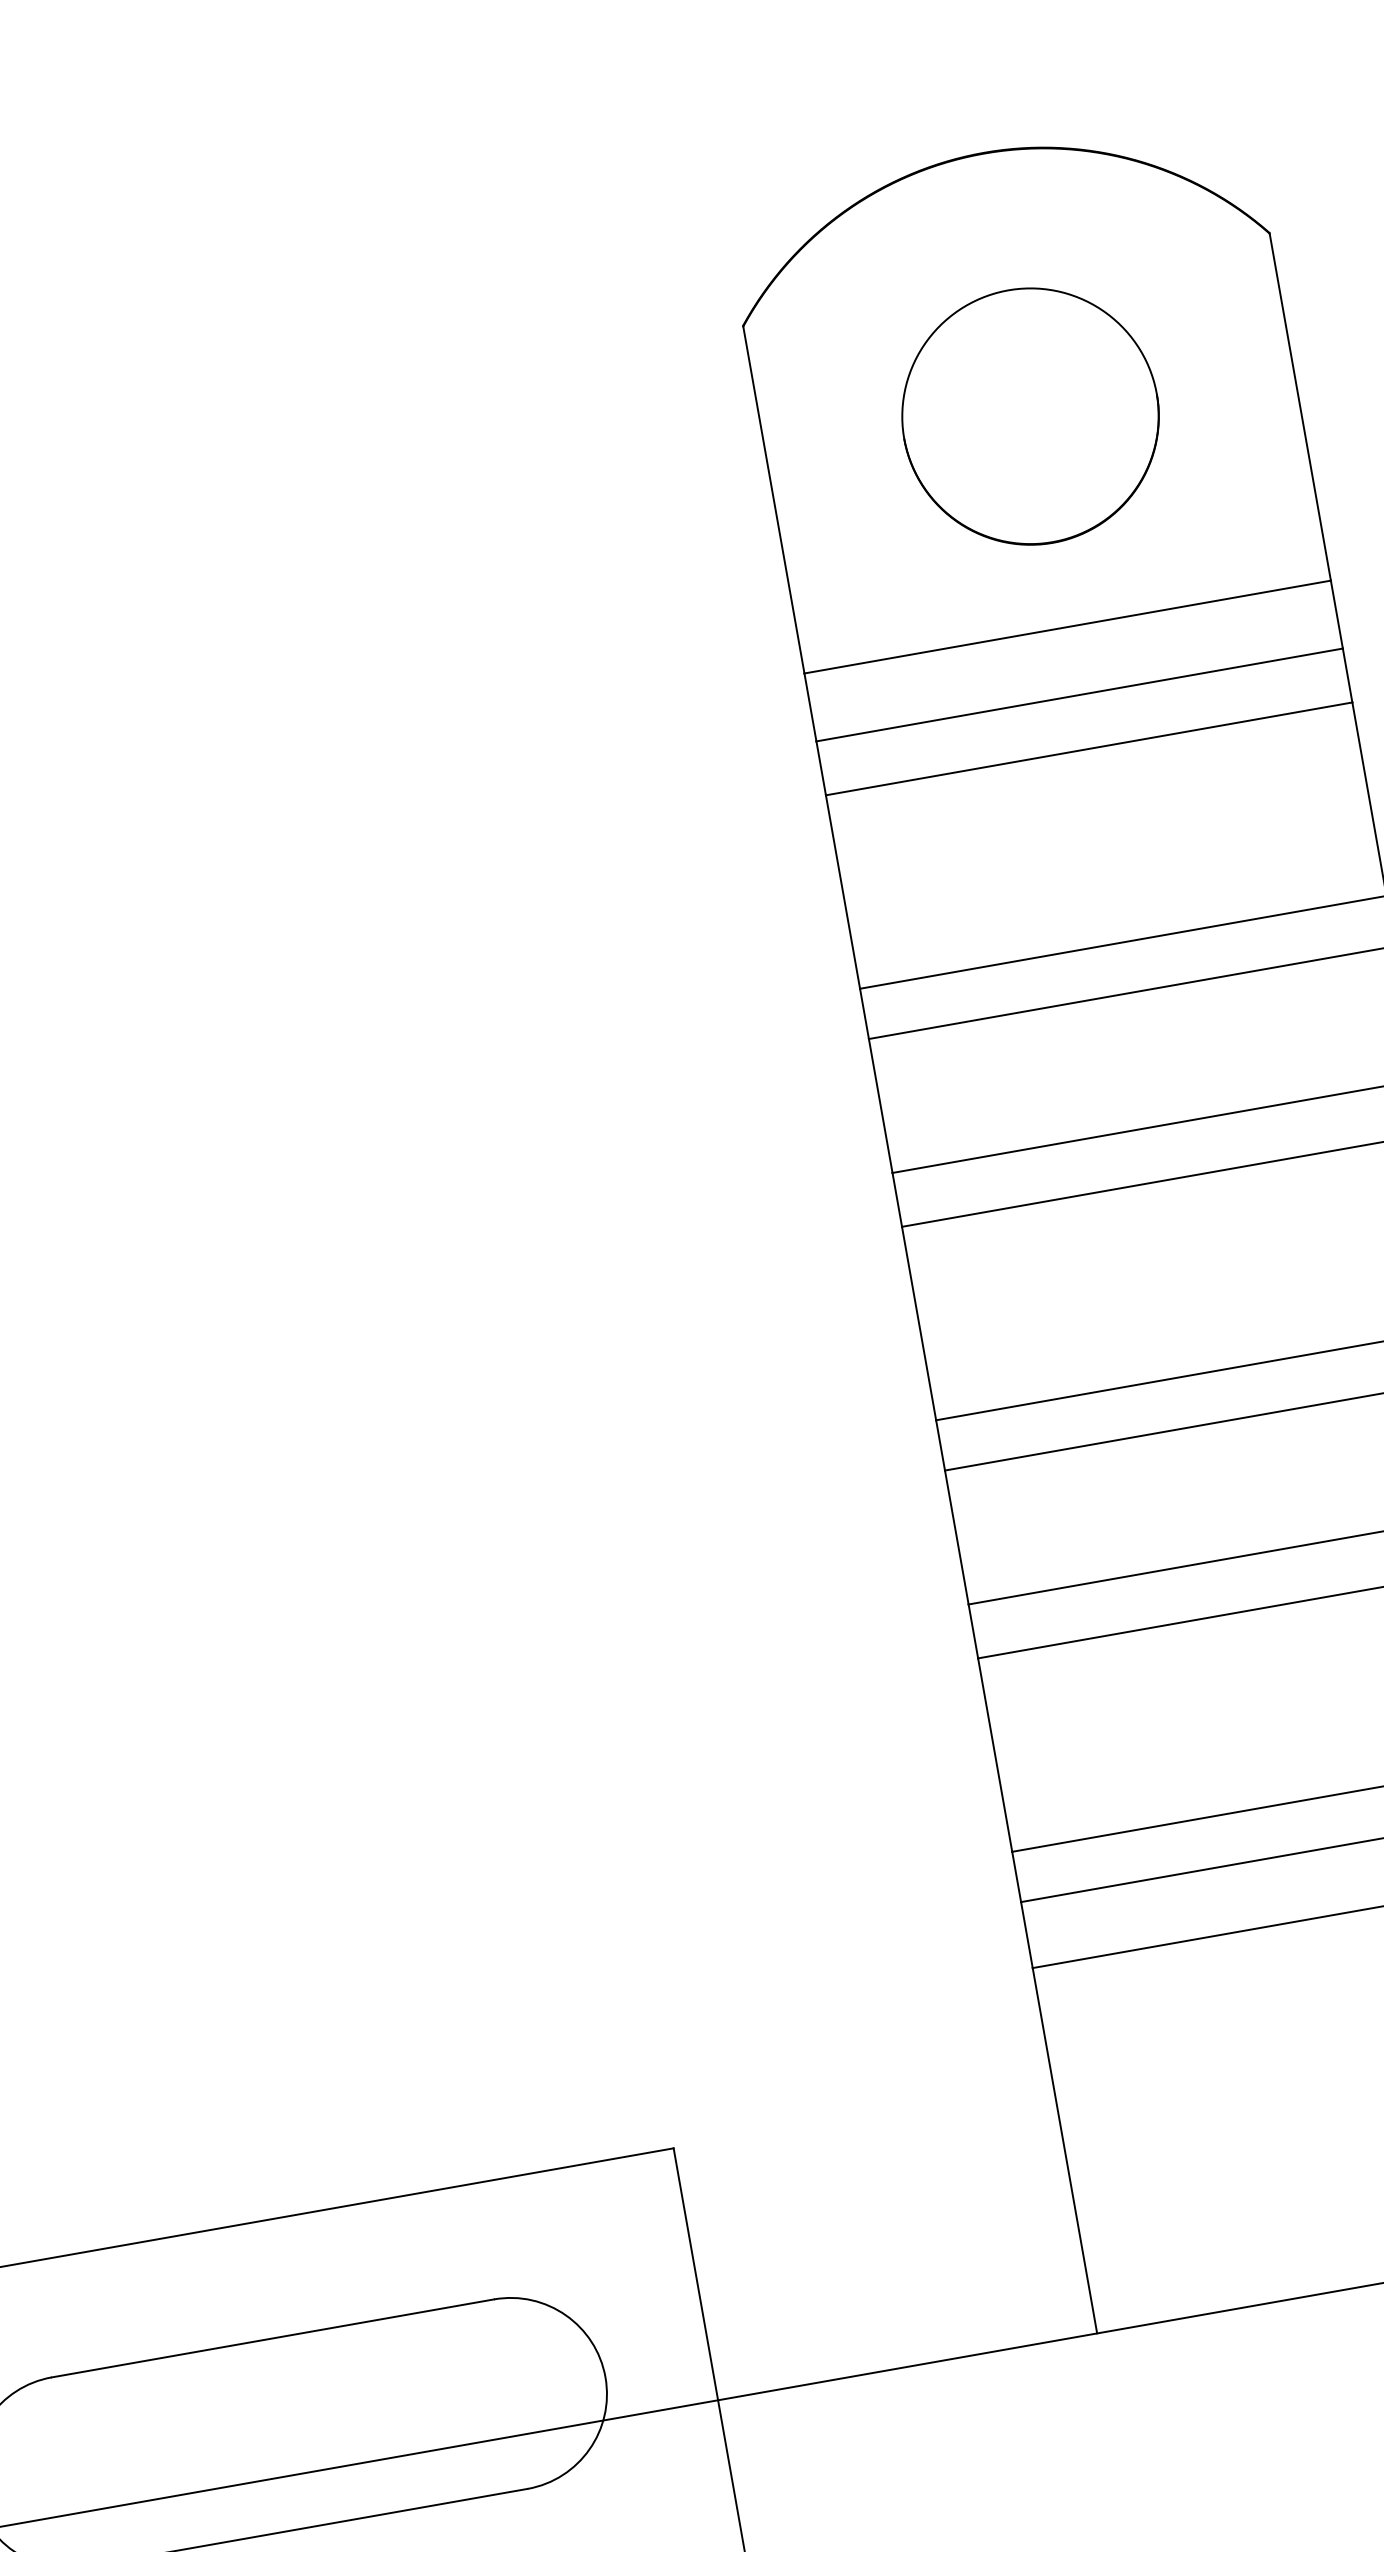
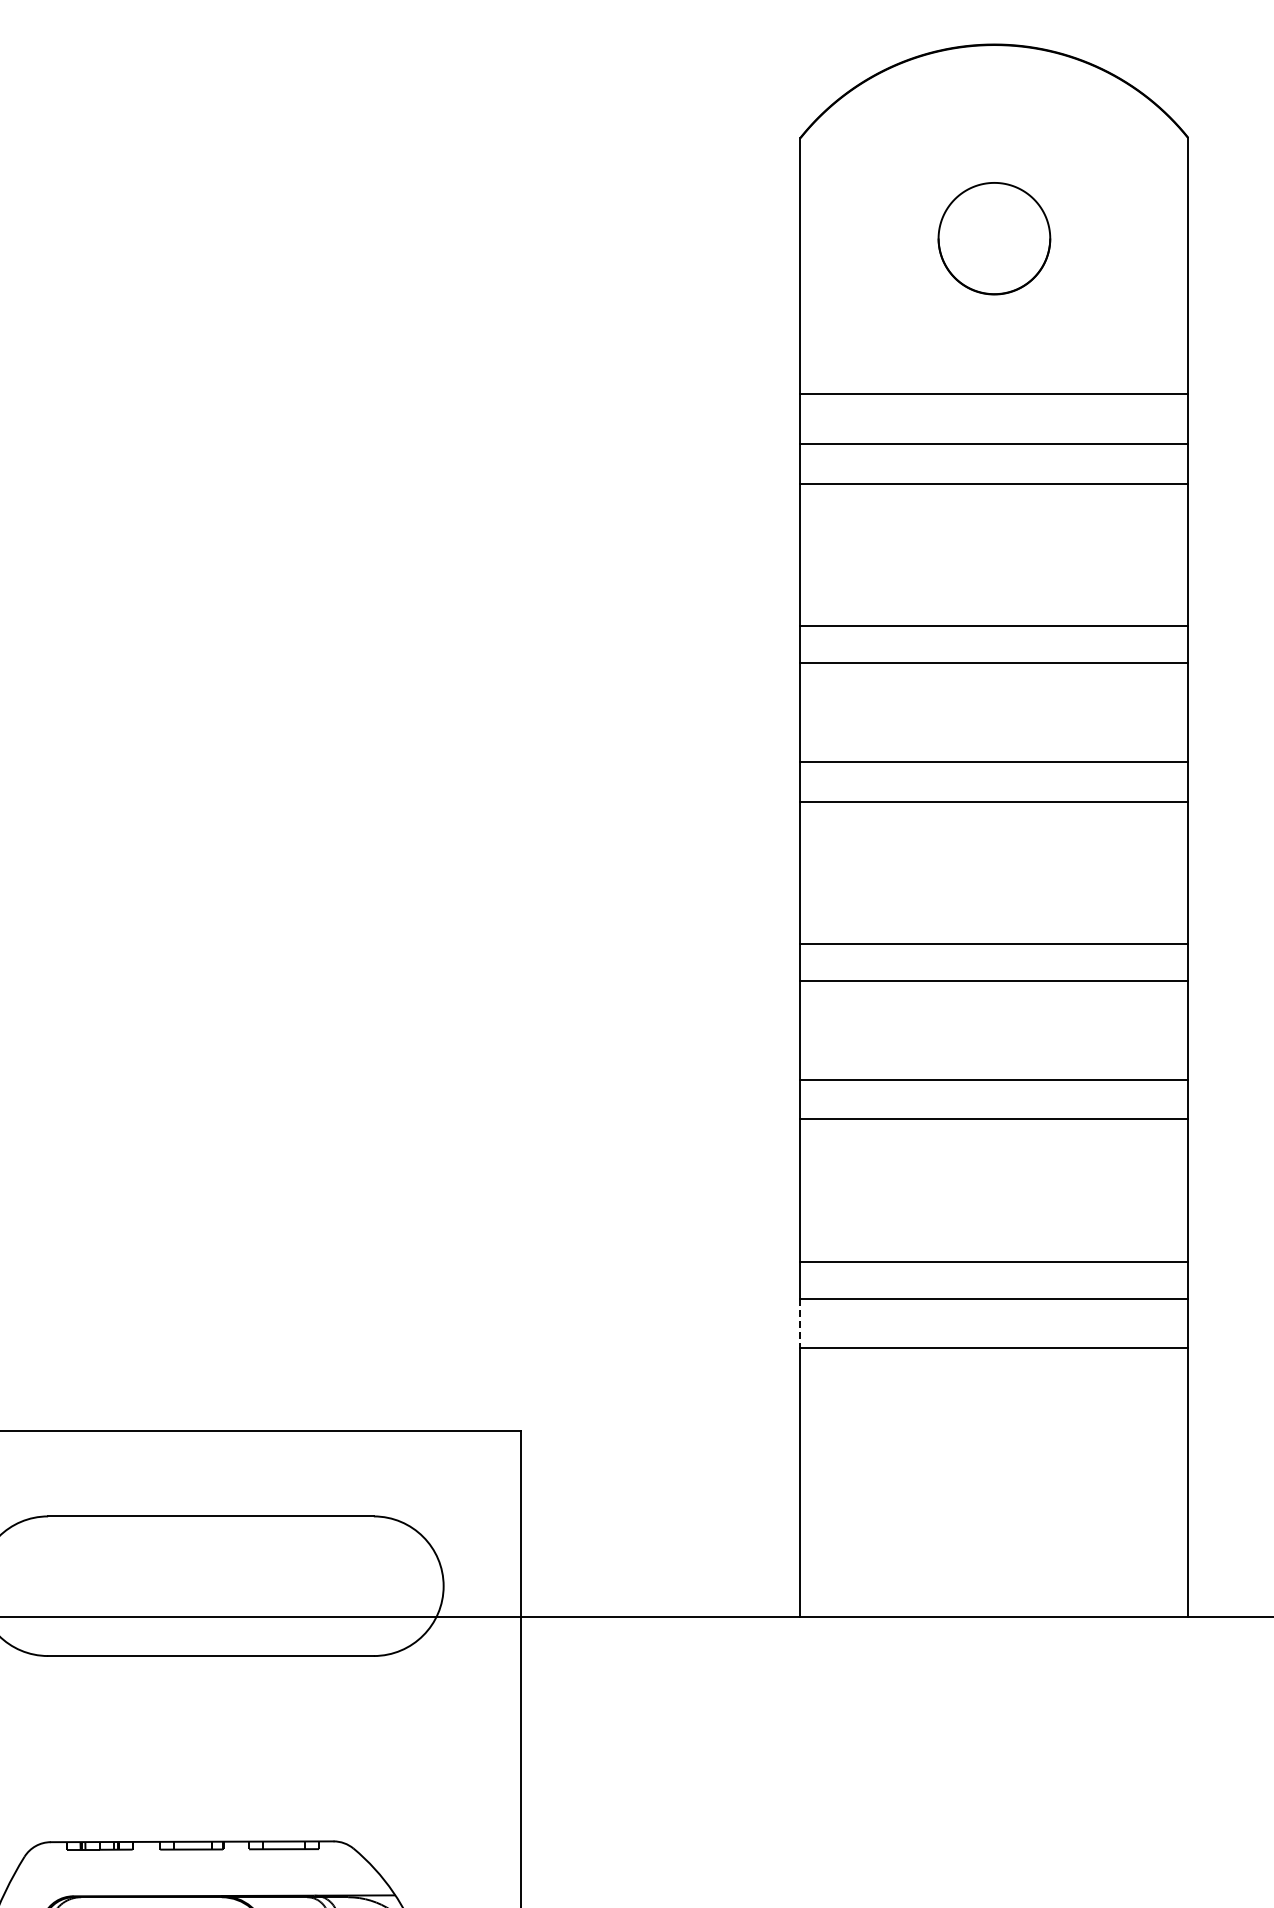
part: (1030, 416) -> (994, 238), size x0.6
line: (1027, 1935) -> (800, 1323), solid -> dashed

